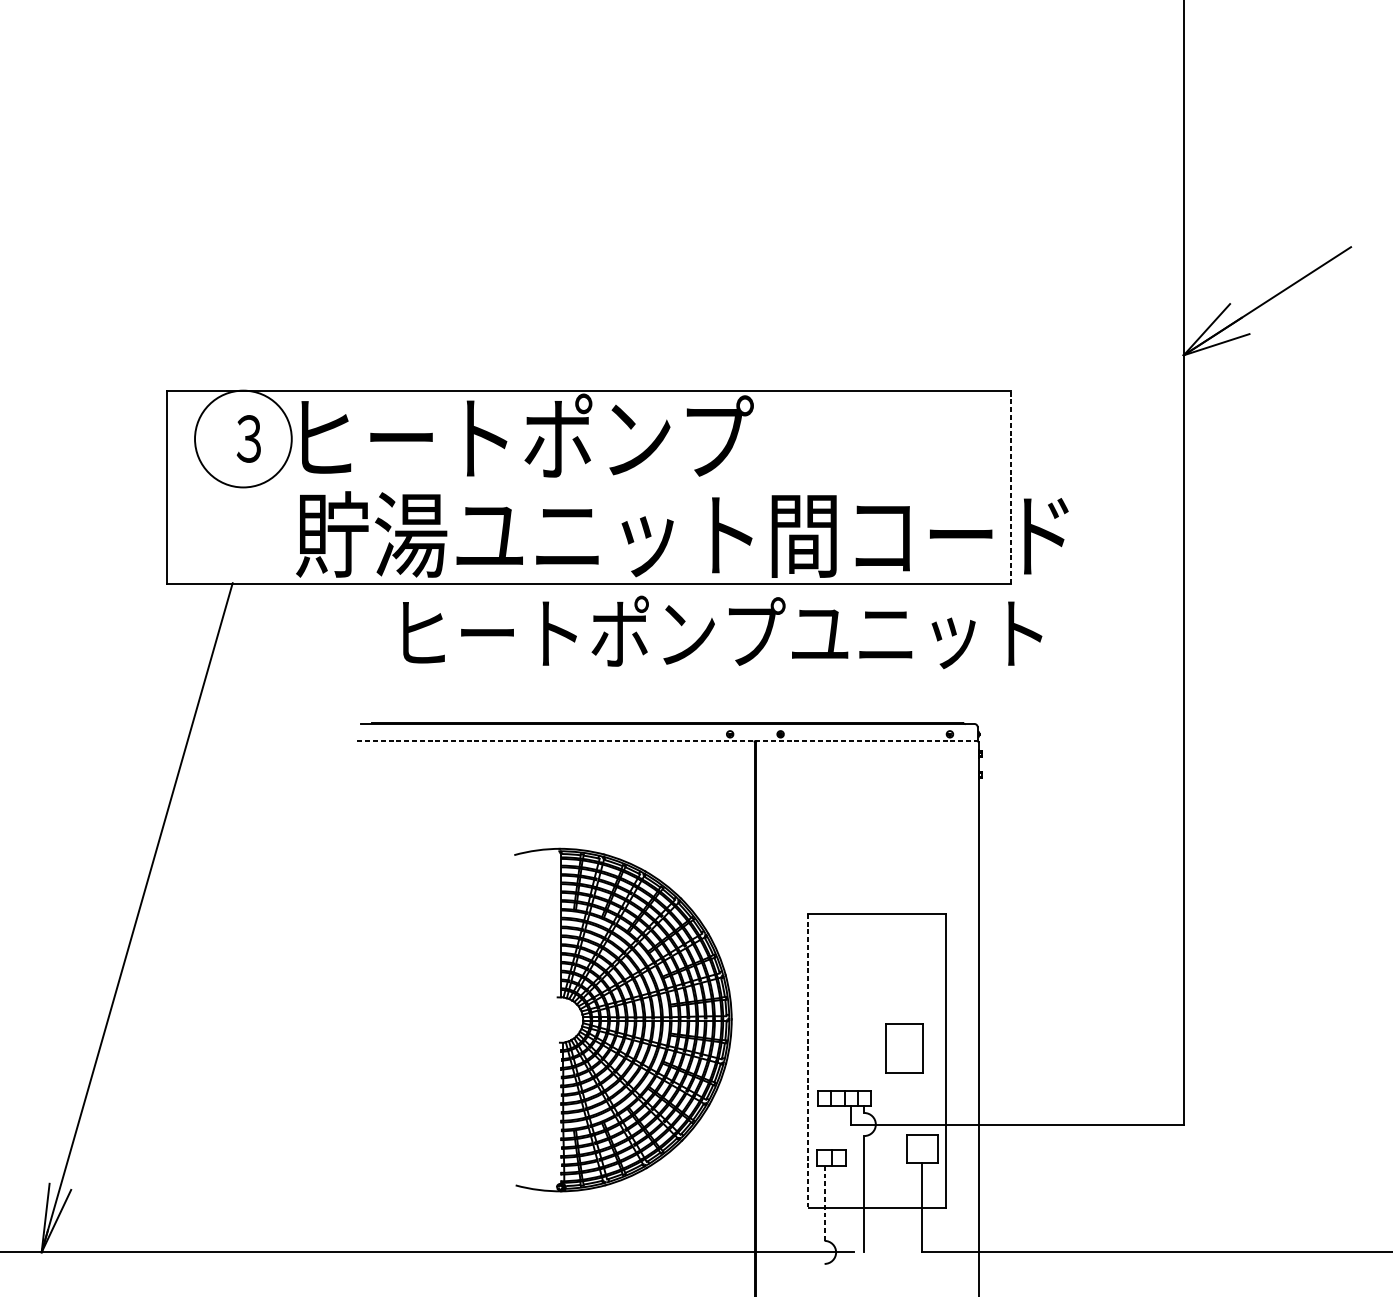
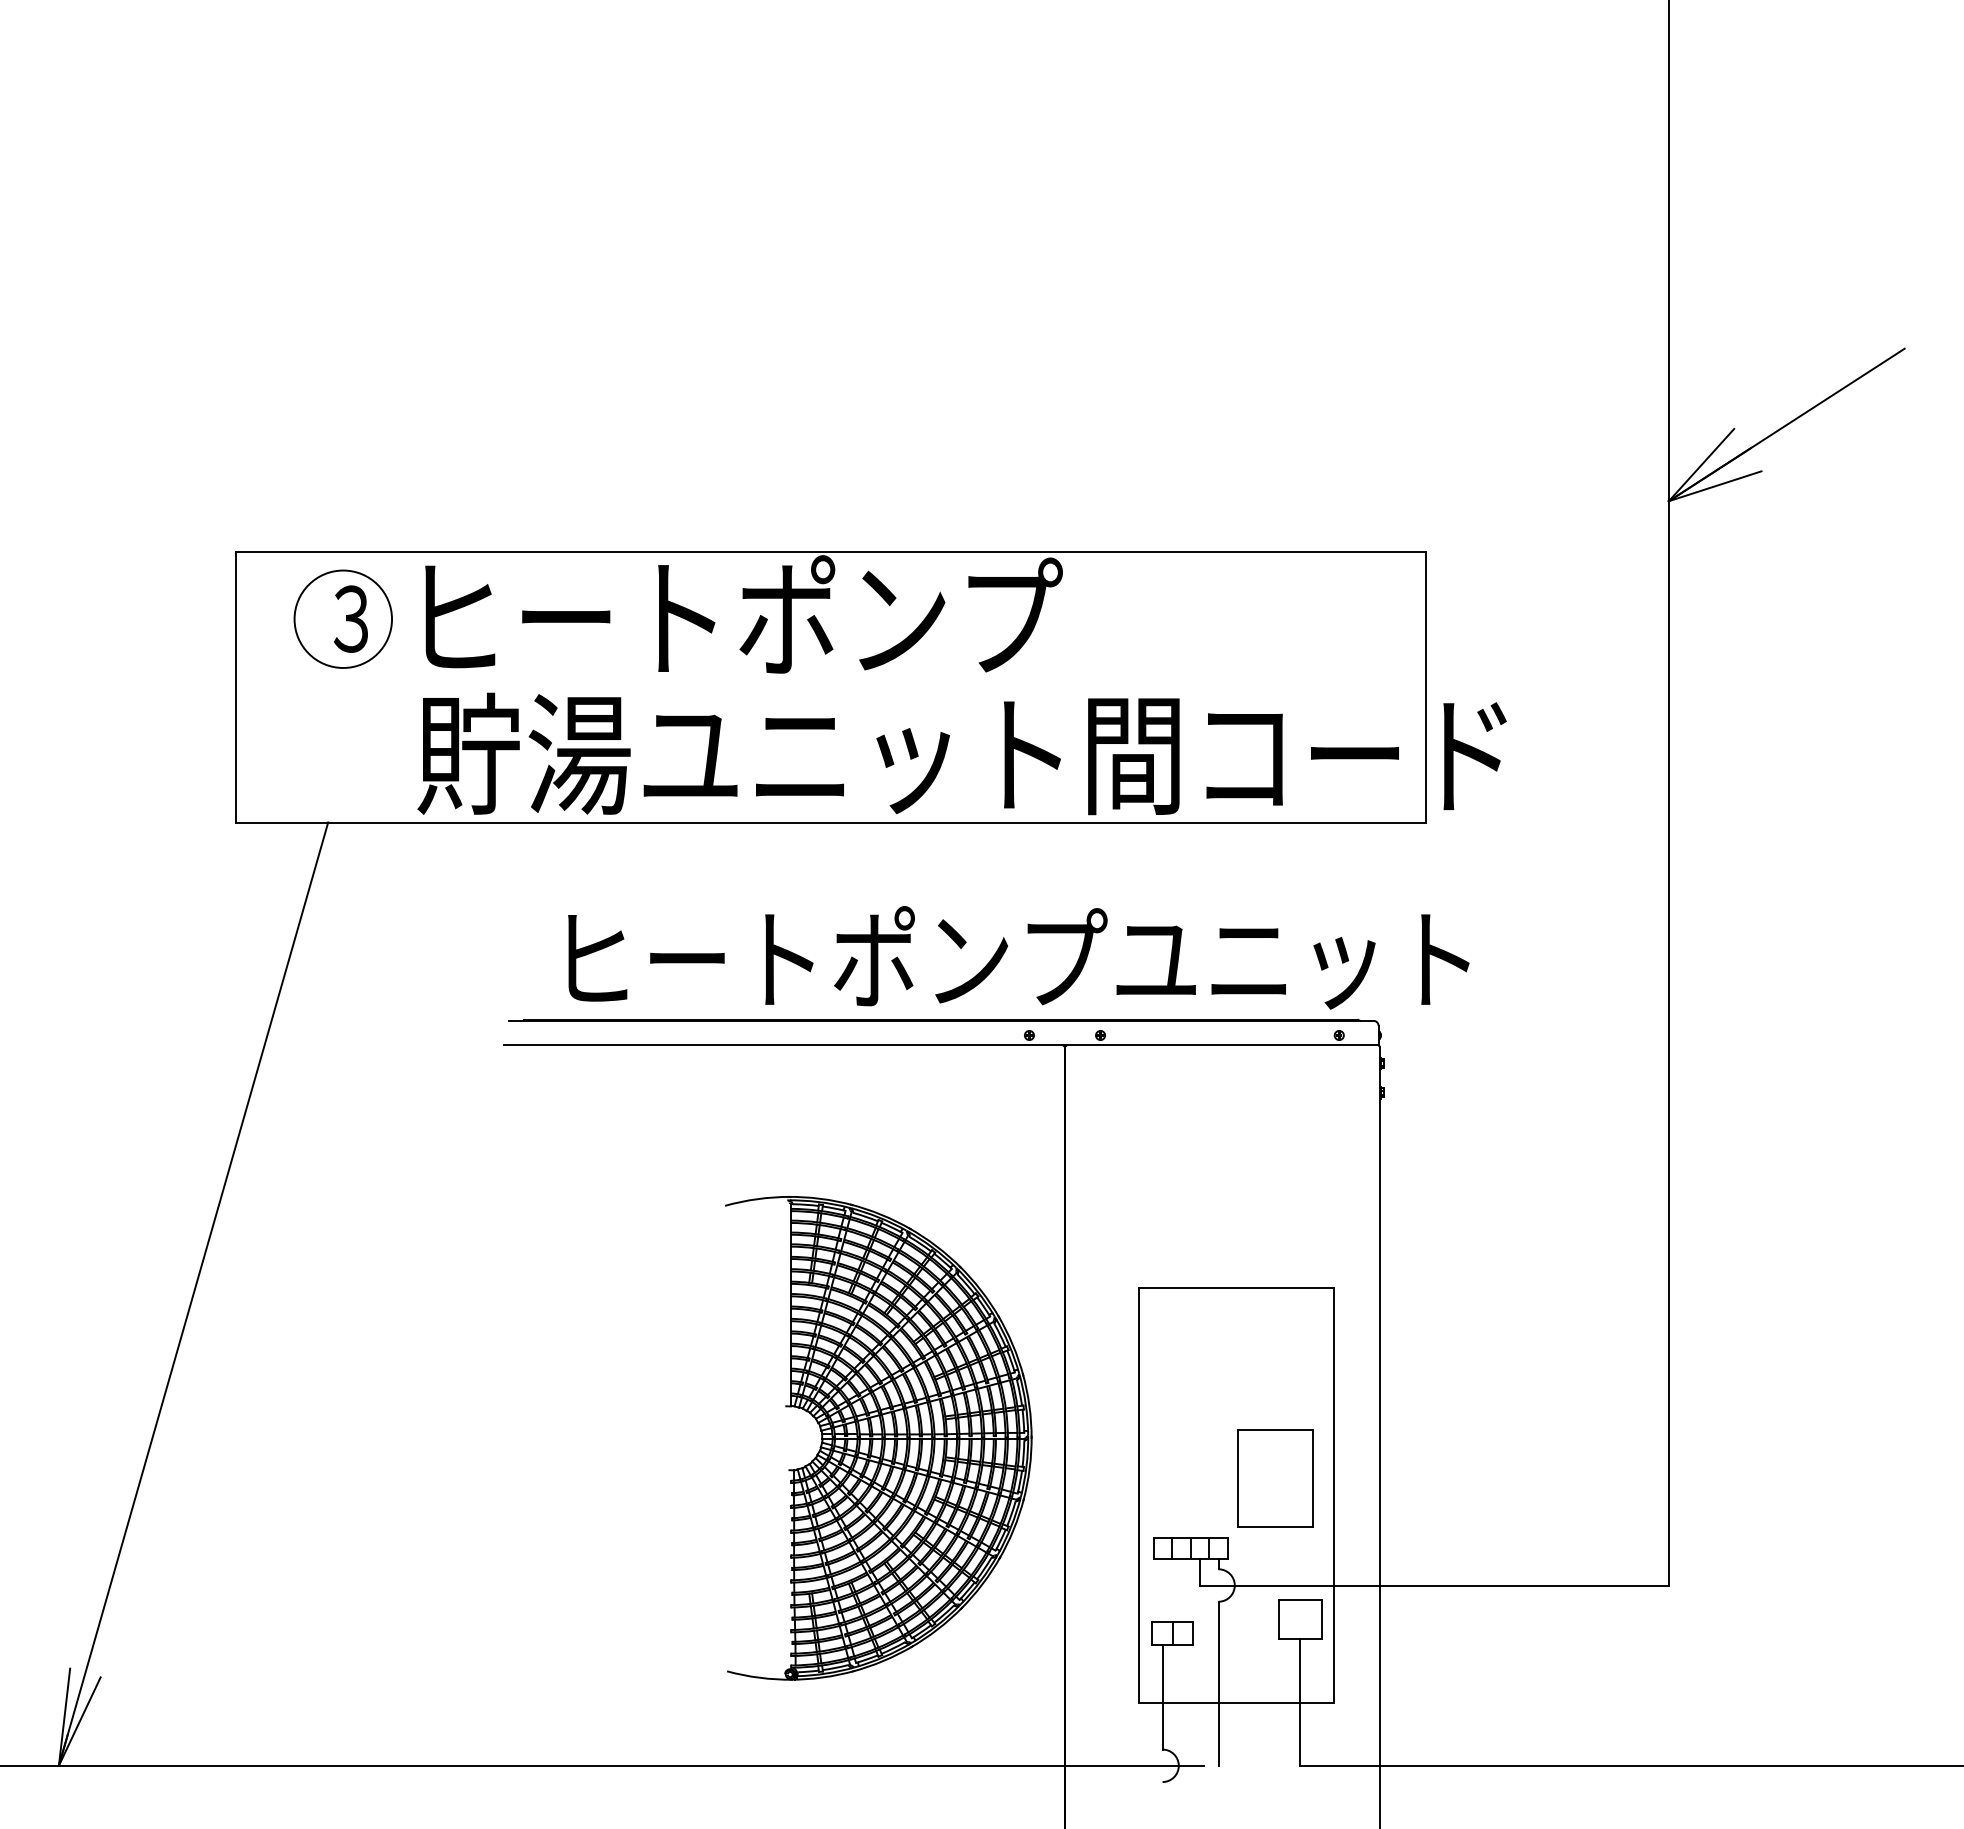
circle: (243, 438) -> (343, 618), size x0.71
line: (1011, 487) -> (1425, 687), dashed -> solid
text: (722, 632) -> (1018, 957), moved
line: (667, 741) -> (941, 1045), dashed -> solid
part: (904, 1048) -> (1275, 1478), size x1.43
line: (808, 1061) -> (1139, 1496), dashed -> solid
line: (824, 1203) -> (1162, 1696), dashed -> solid

